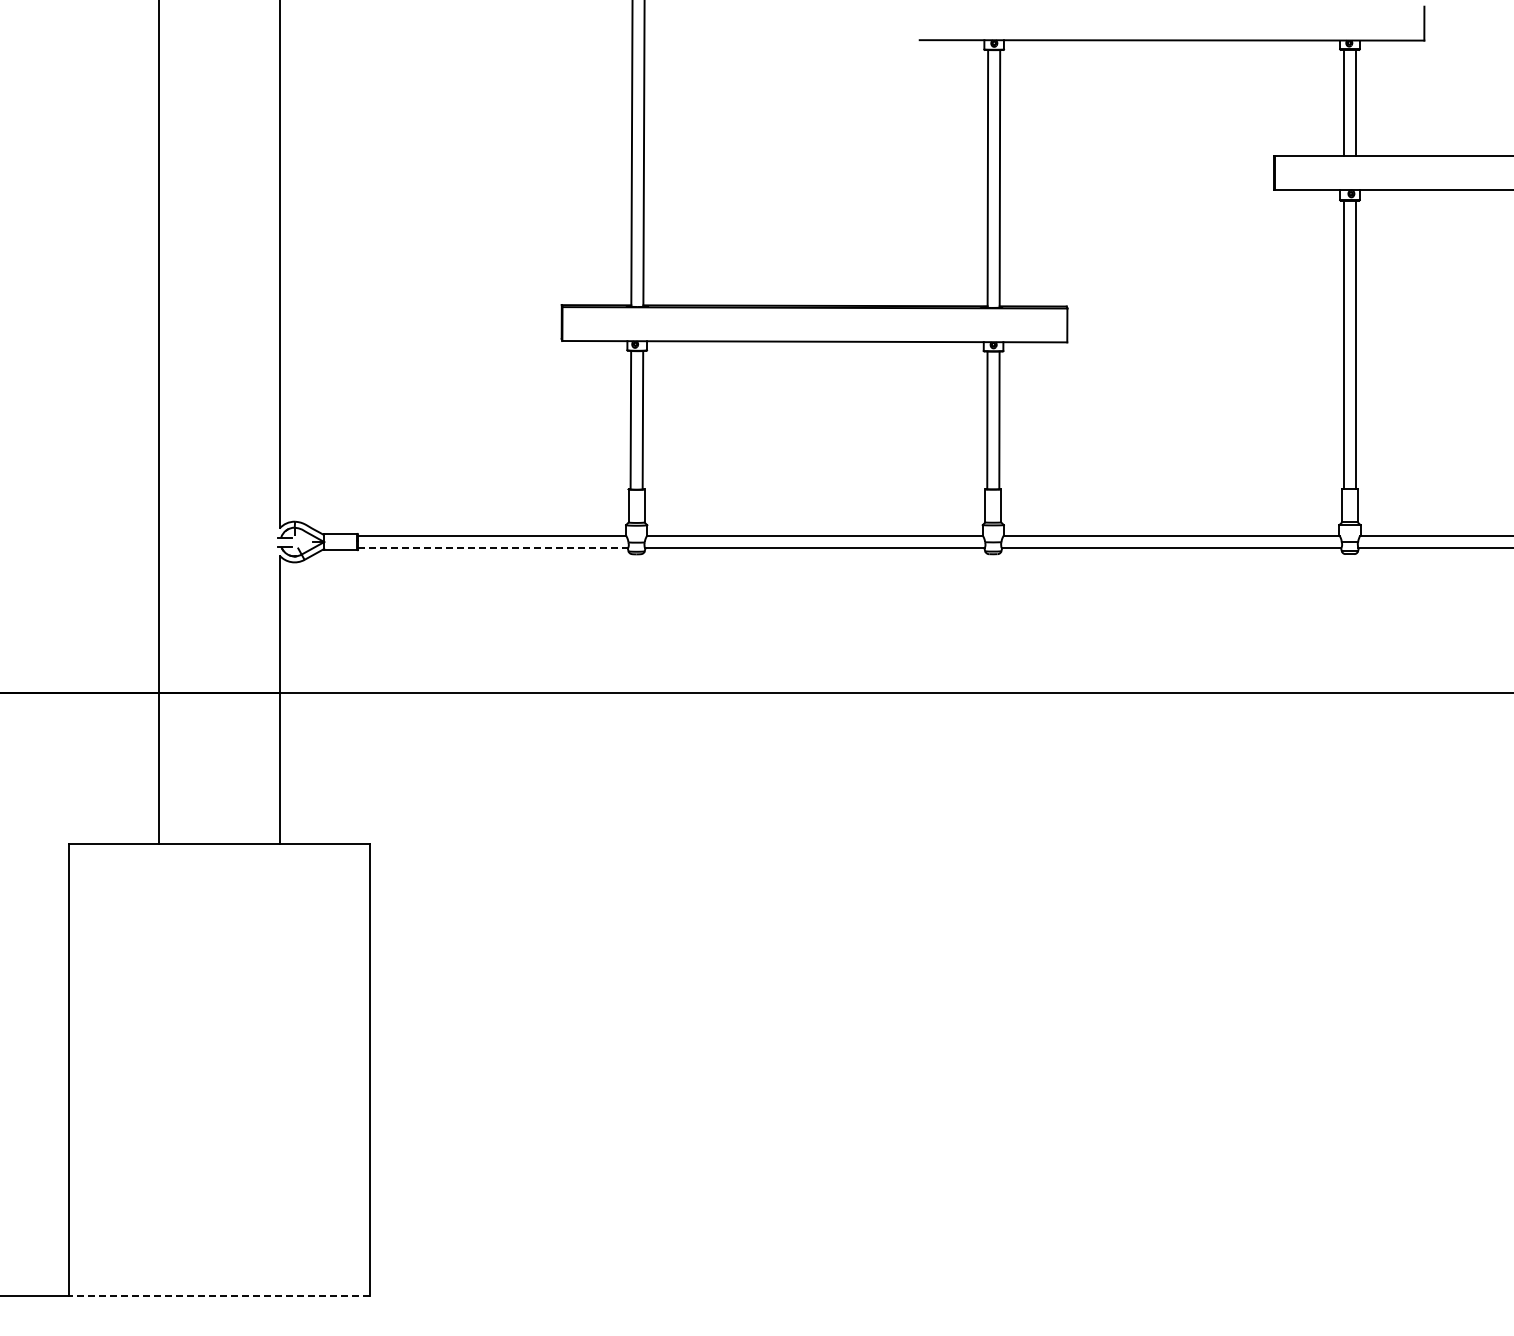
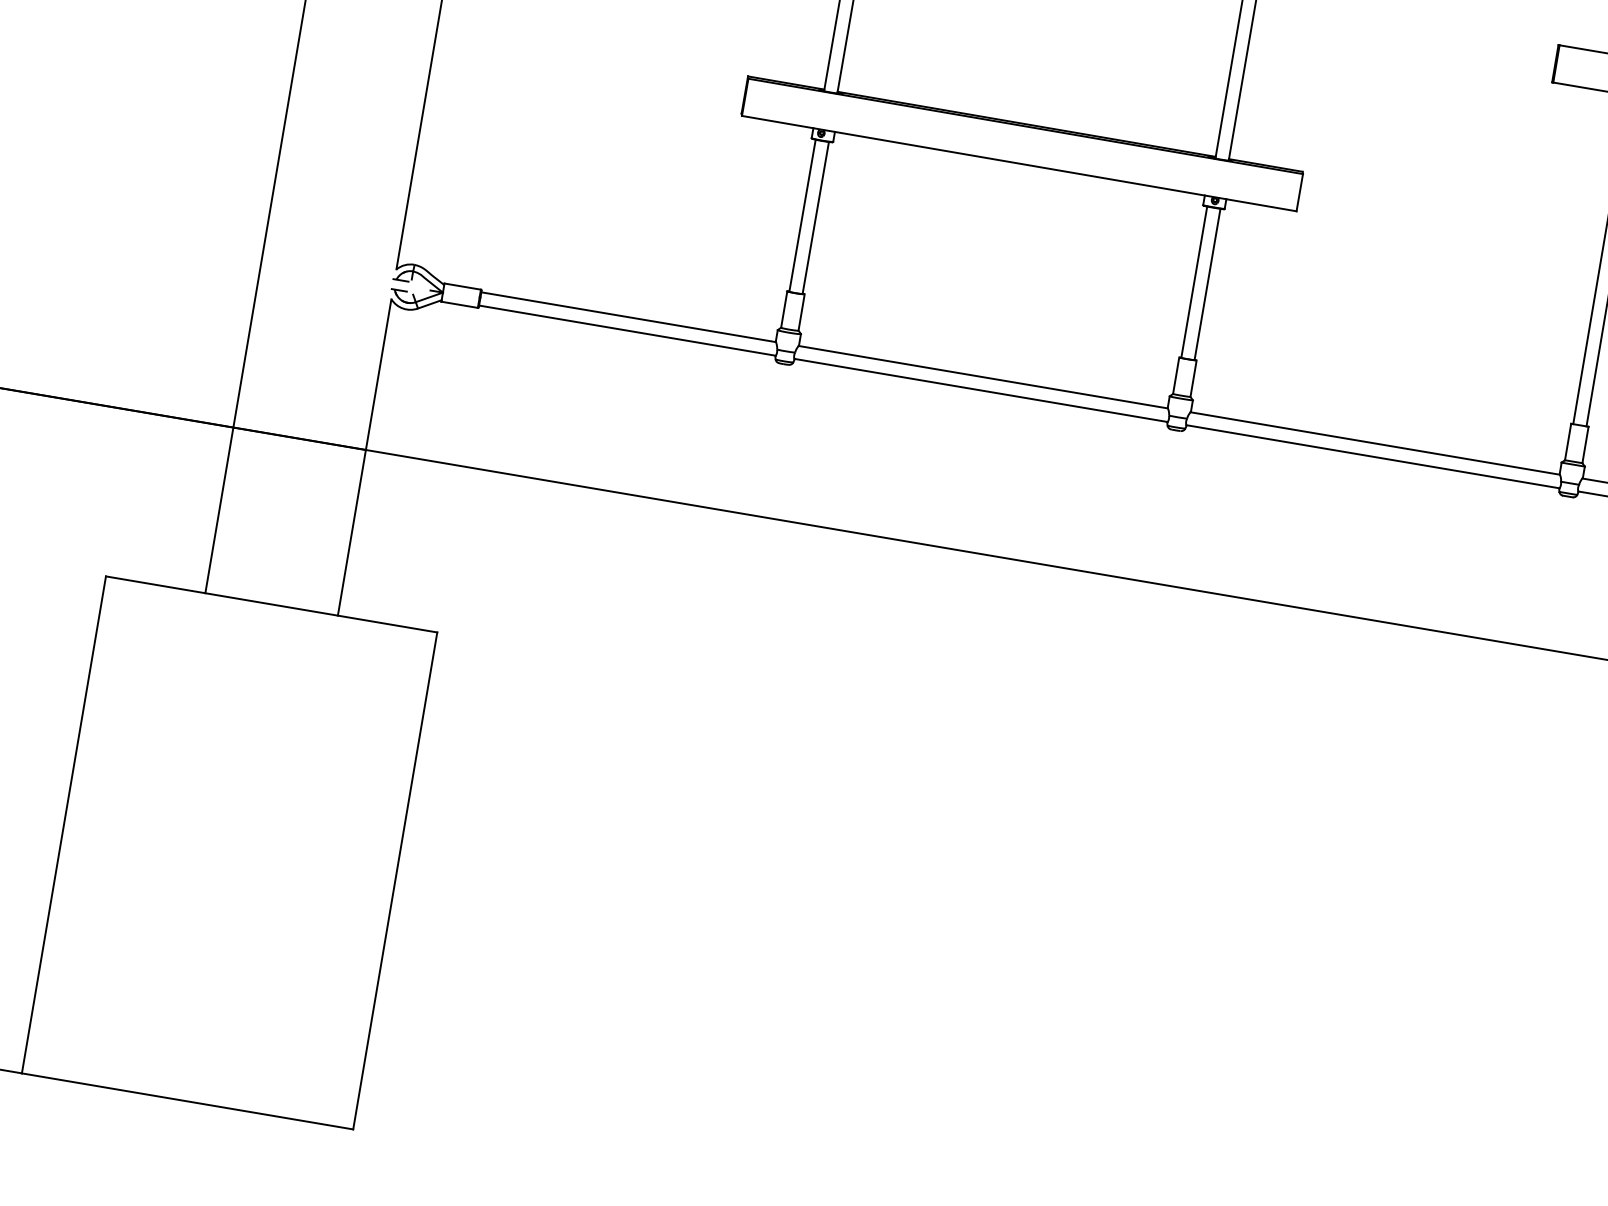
line: (493, 548) -> (627, 331), dashed -> solid
line: (219, 1295) -> (187, 1101), dashed -> solid

